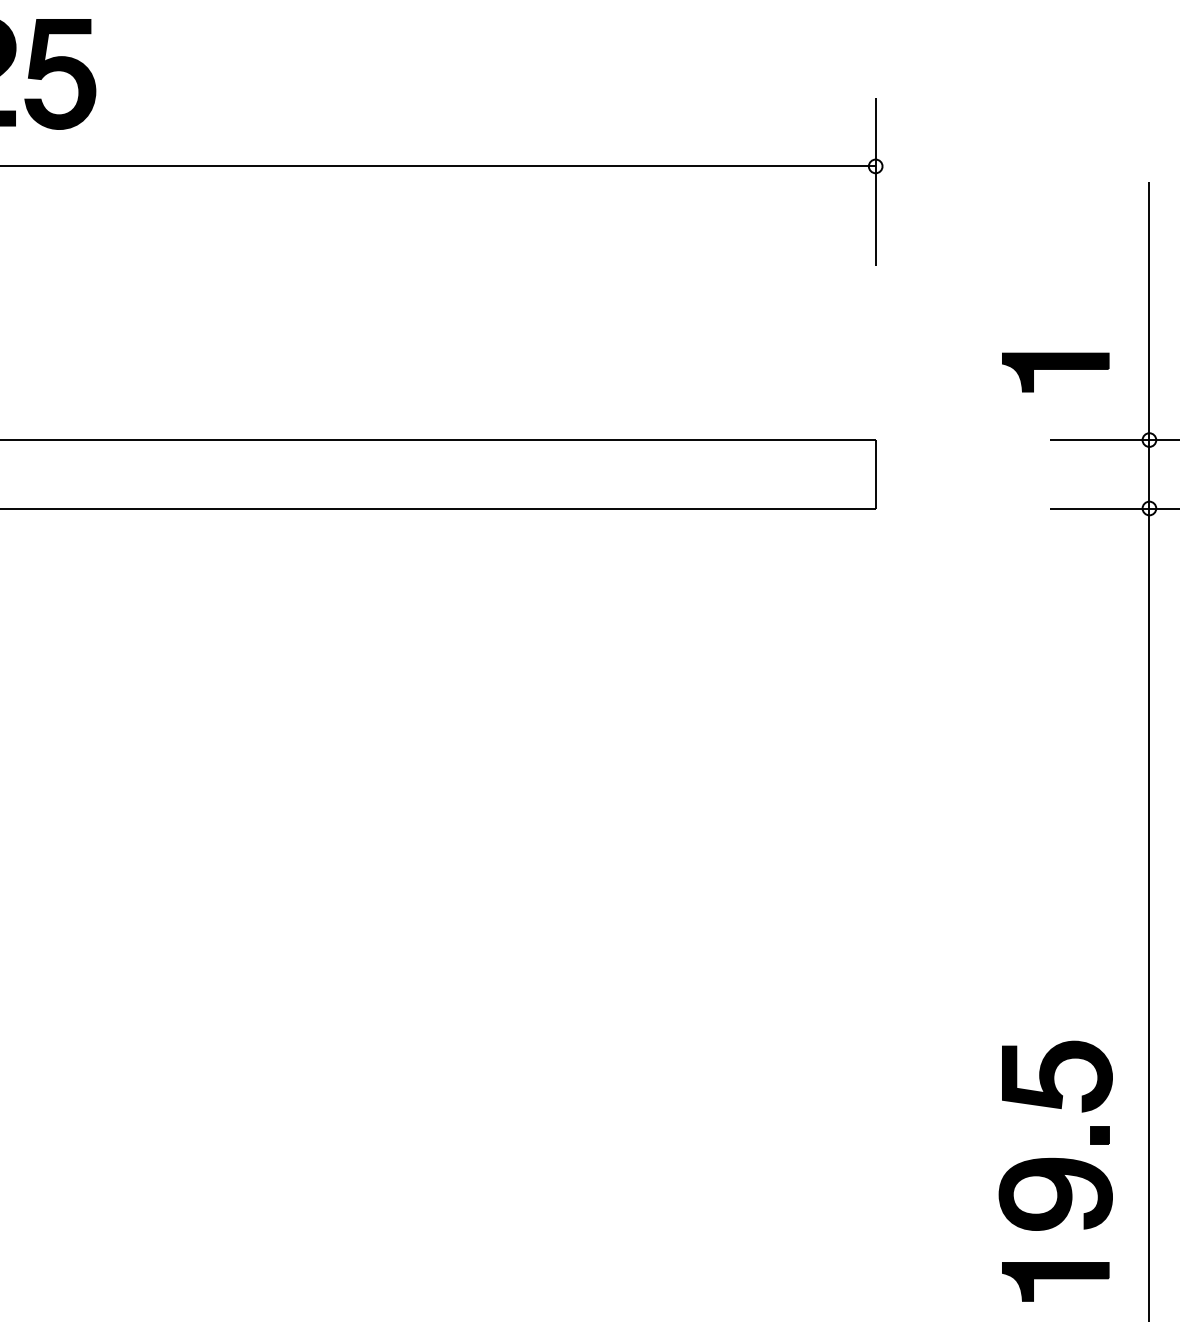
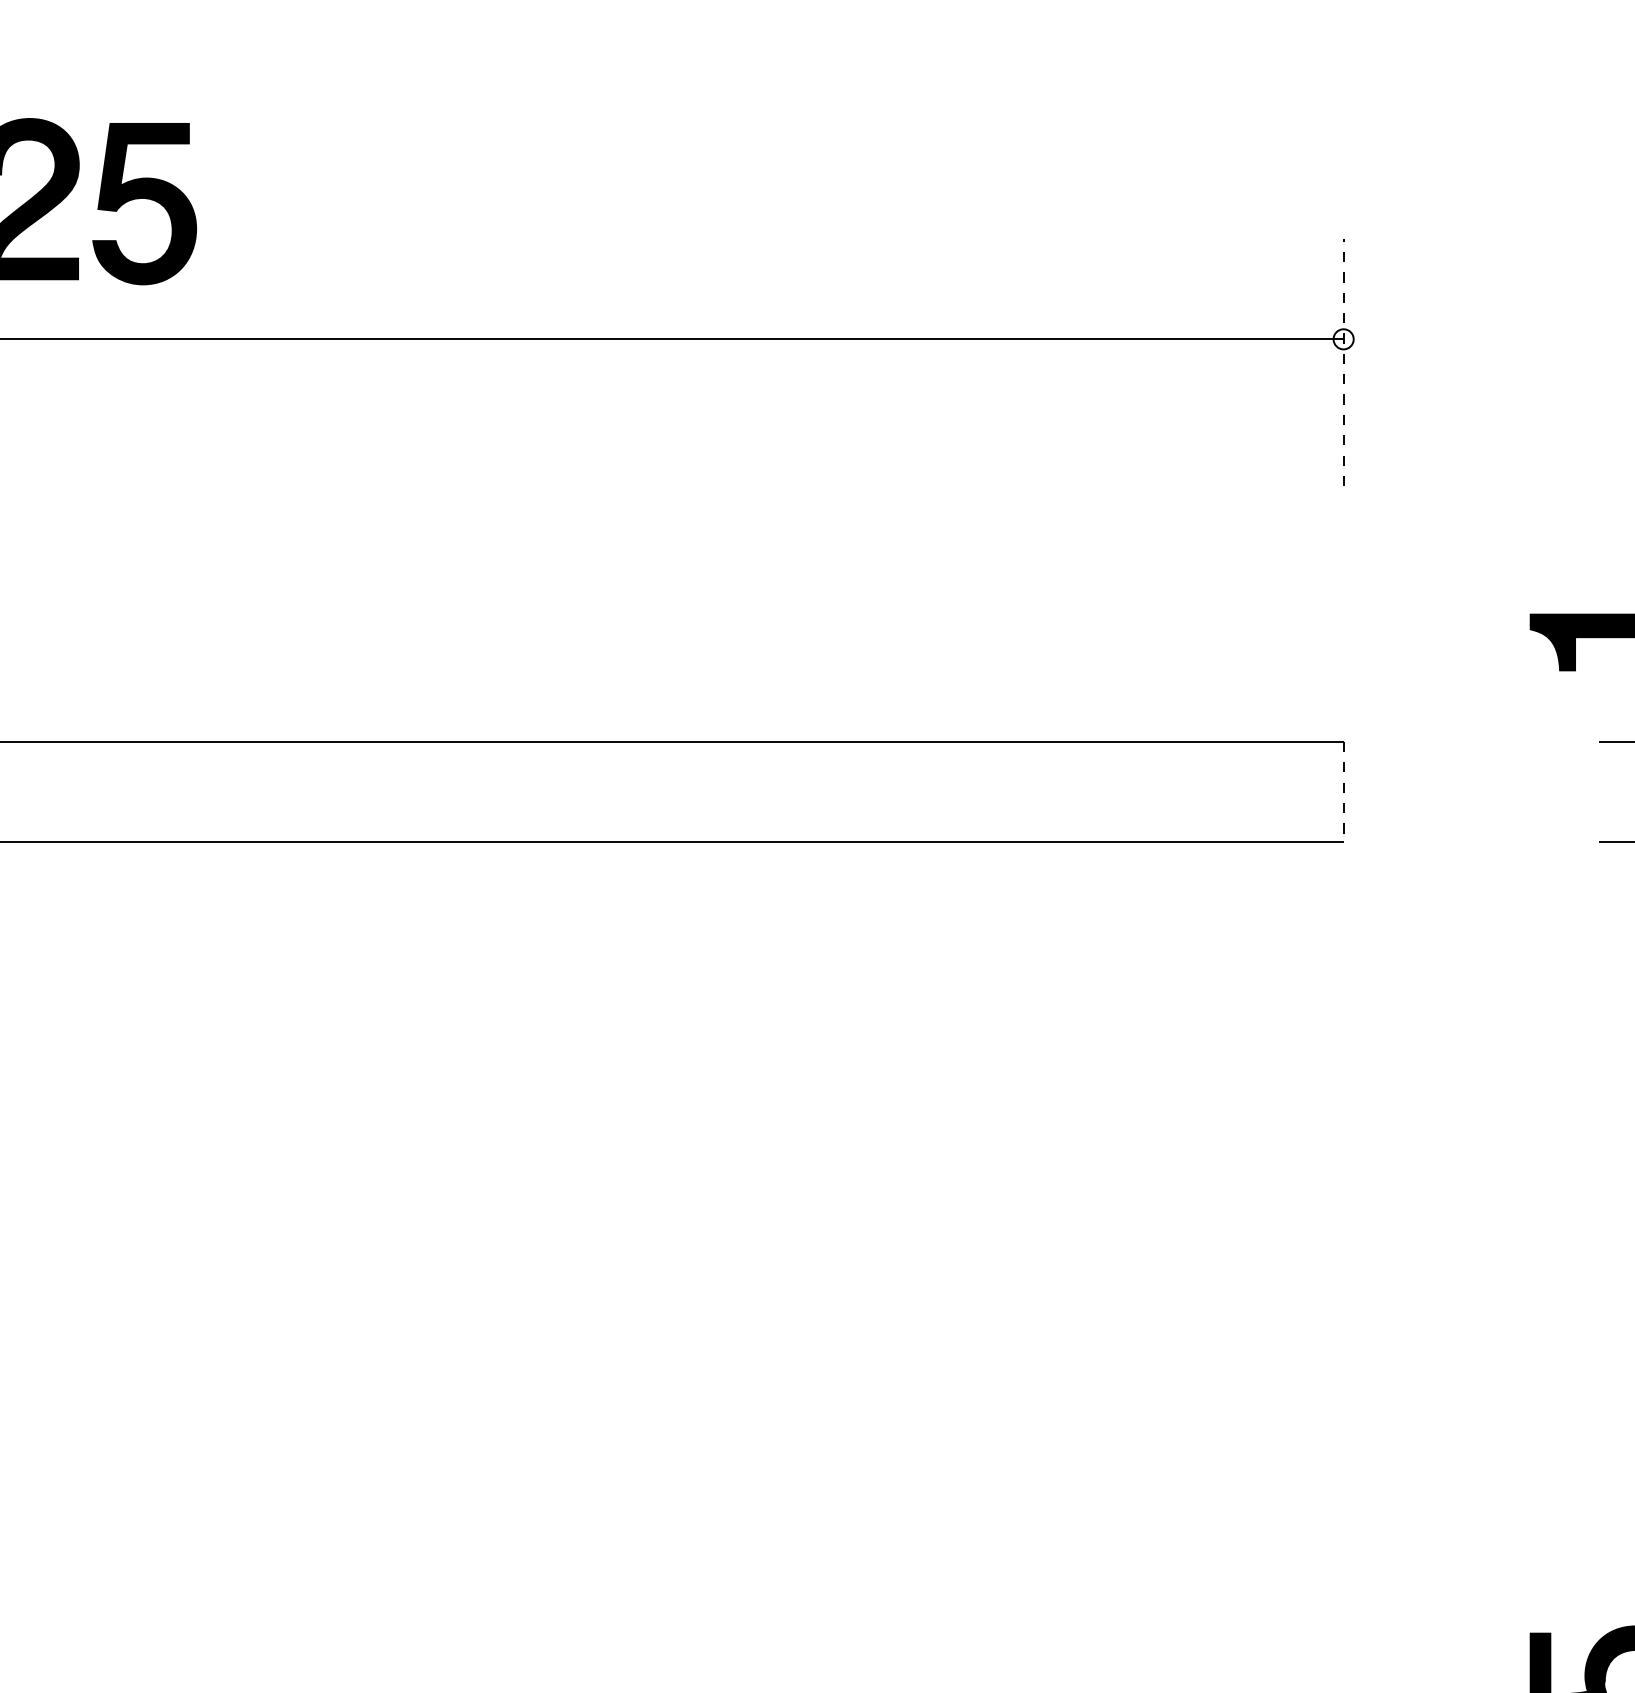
line: (875, 181) -> (1343, 361), solid -> dashed
line: (875, 474) -> (1343, 792), solid -> dashed

